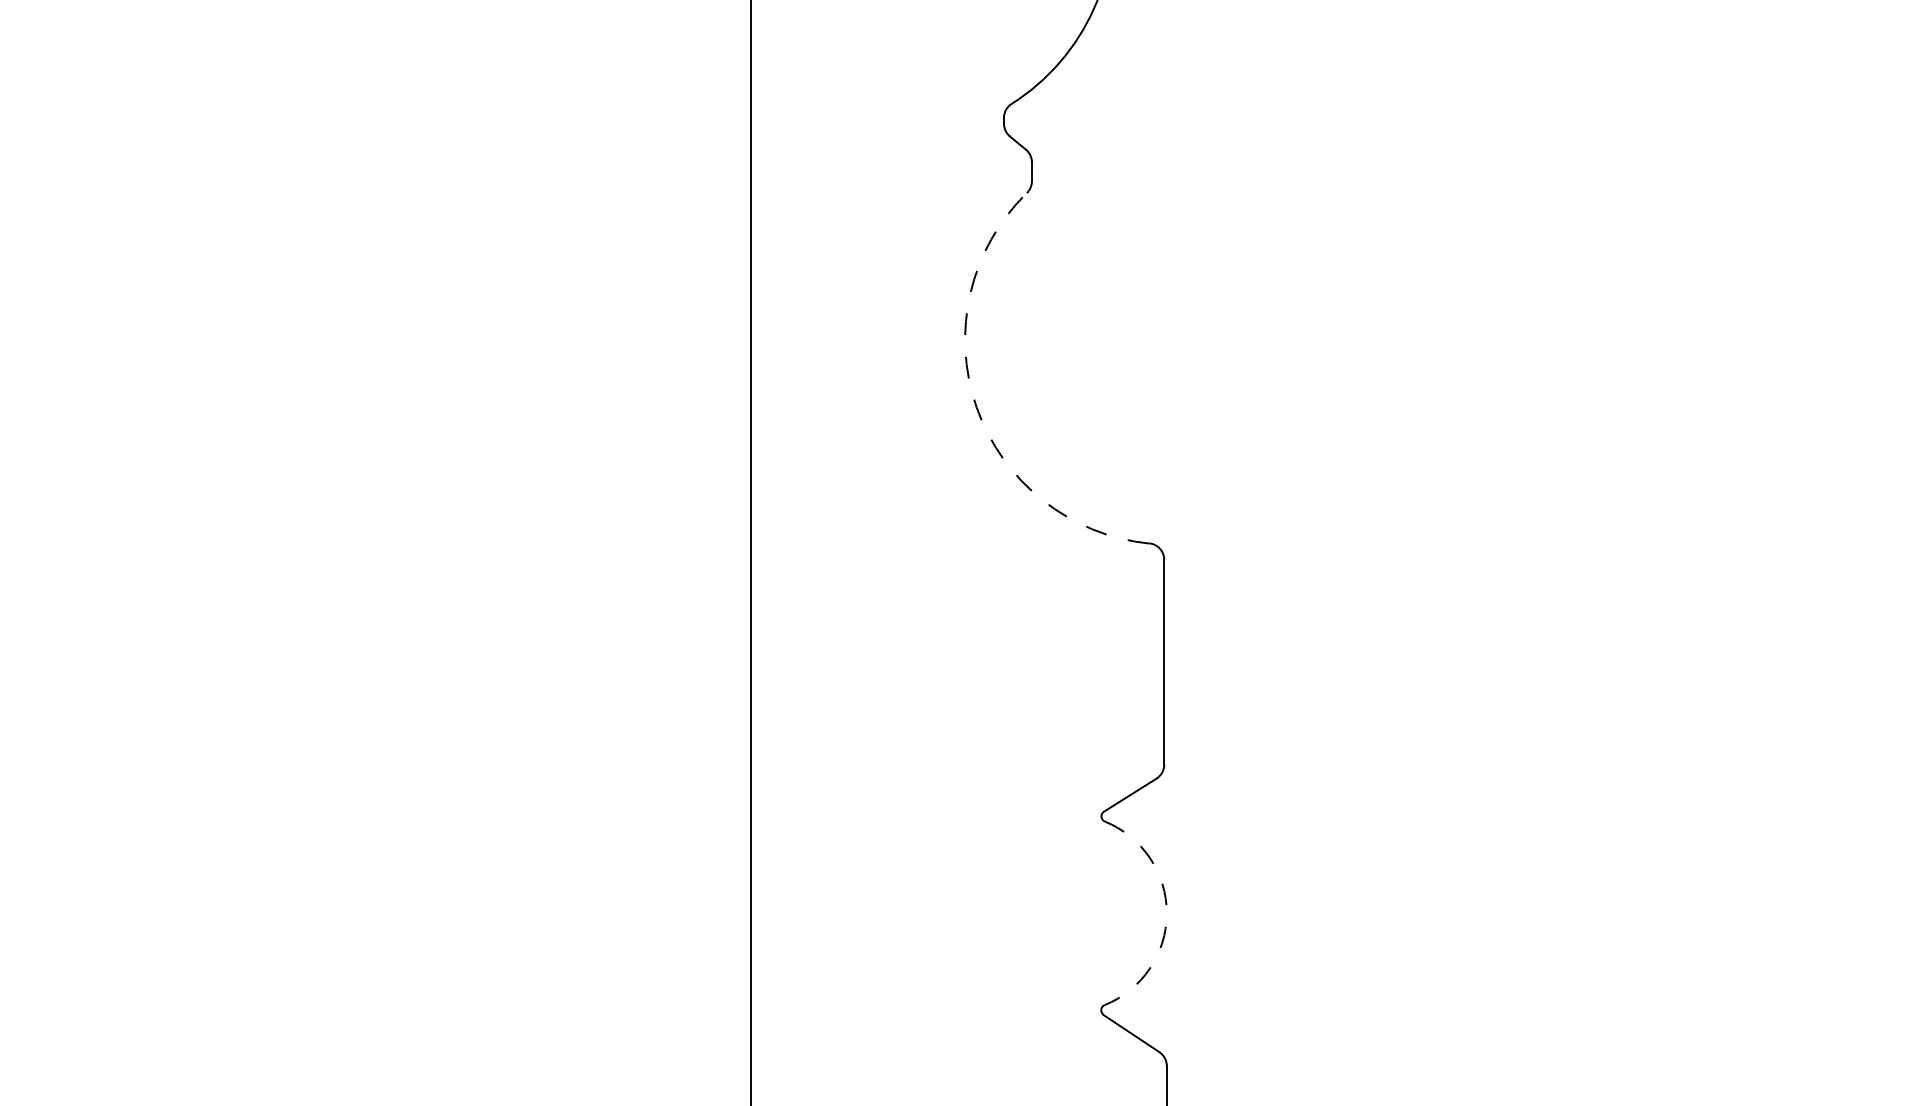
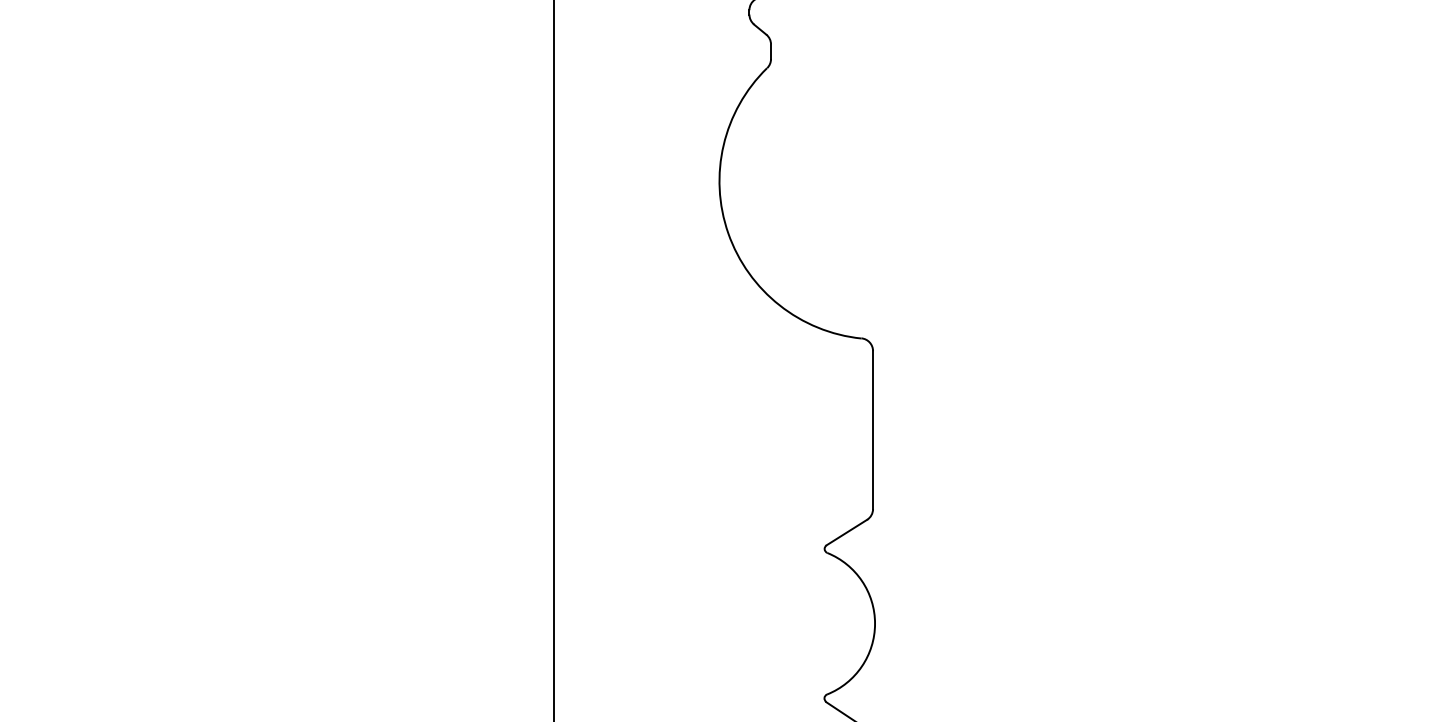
arc: (976, 407) -> (728, 233), dashed -> solid
arc: (1166, 913) -> (874, 623), dashed -> solid

